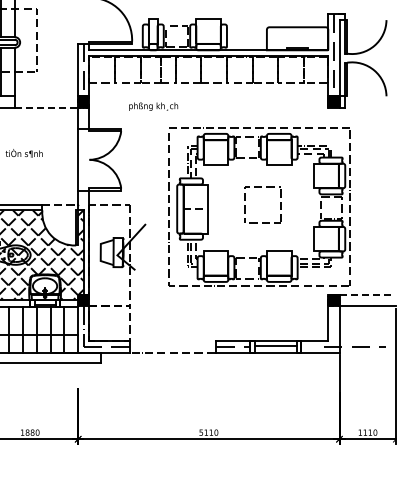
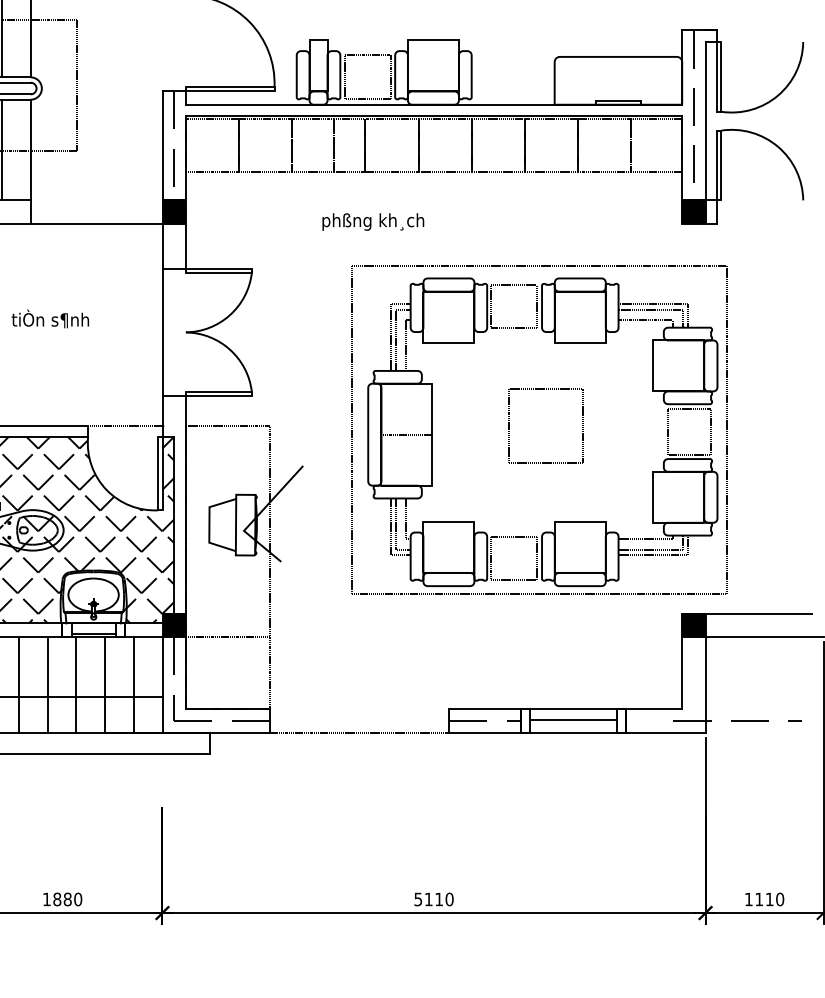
text: (153, 106) -> (373, 221), moved
line: (46, 107) -> (96, 223), dashed -> solid
line: (365, 295) -> (759, 614), dashed -> solid

